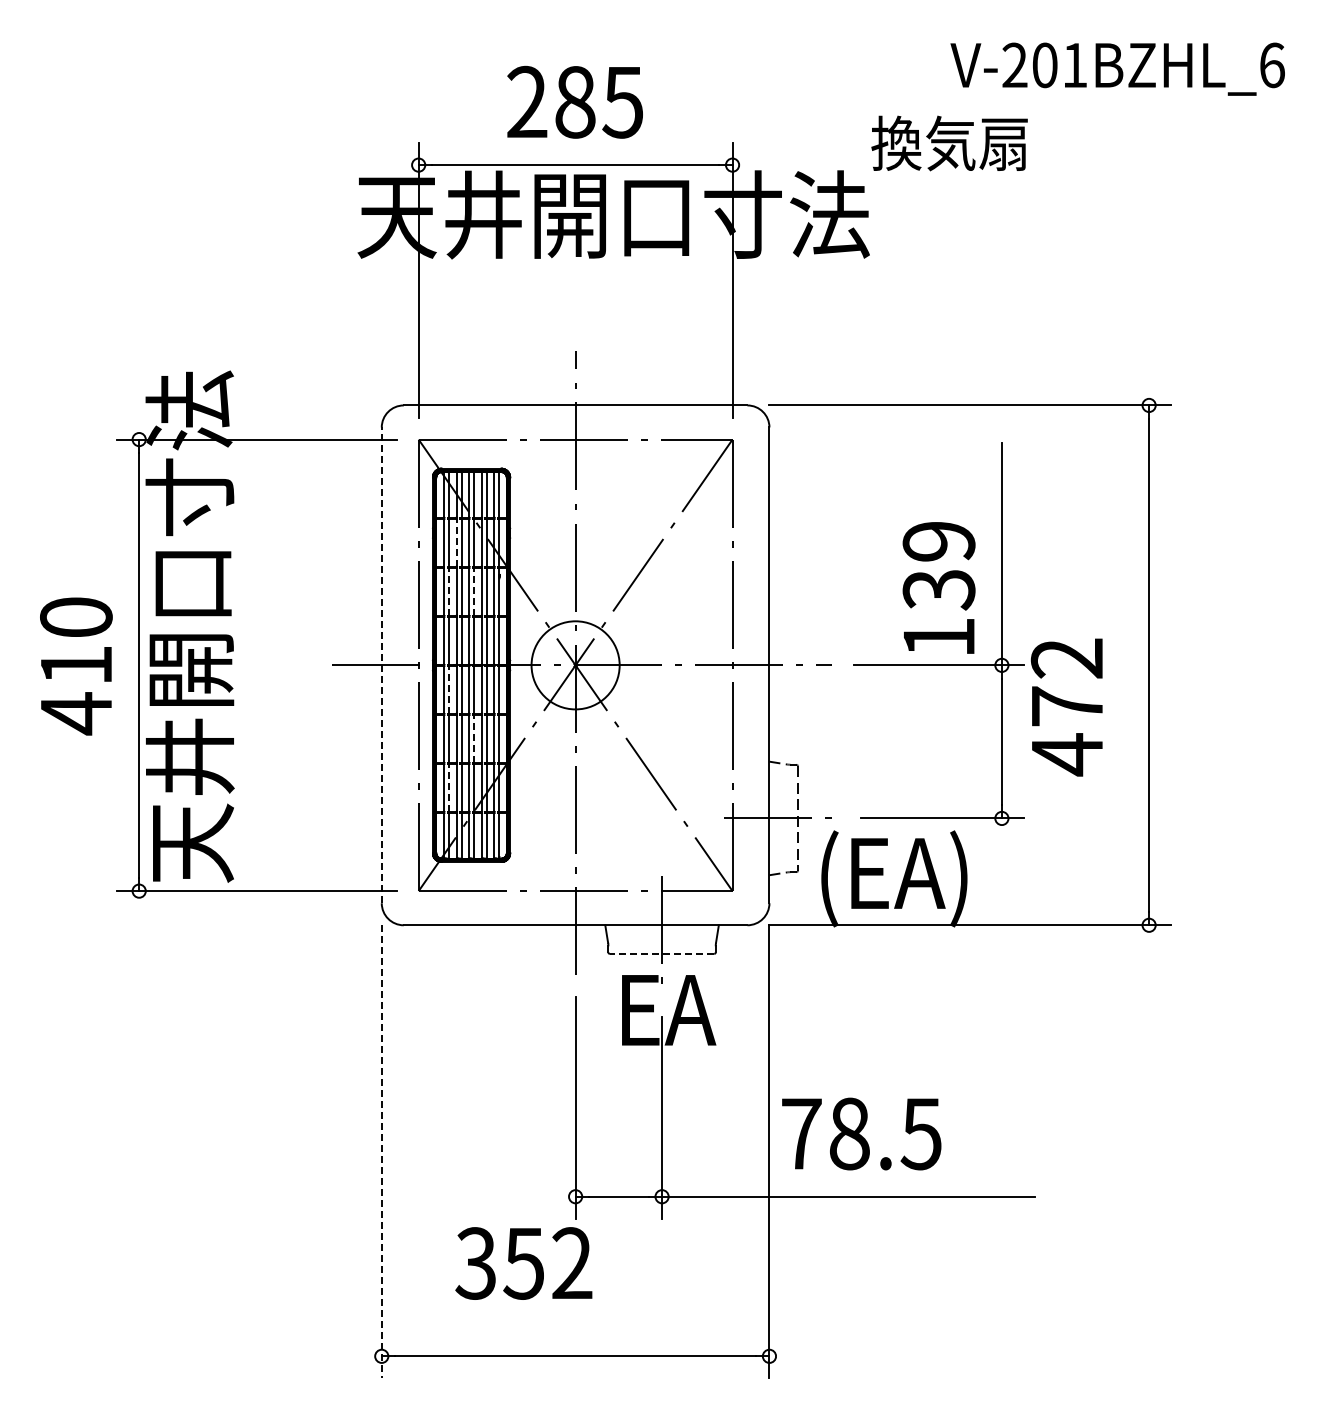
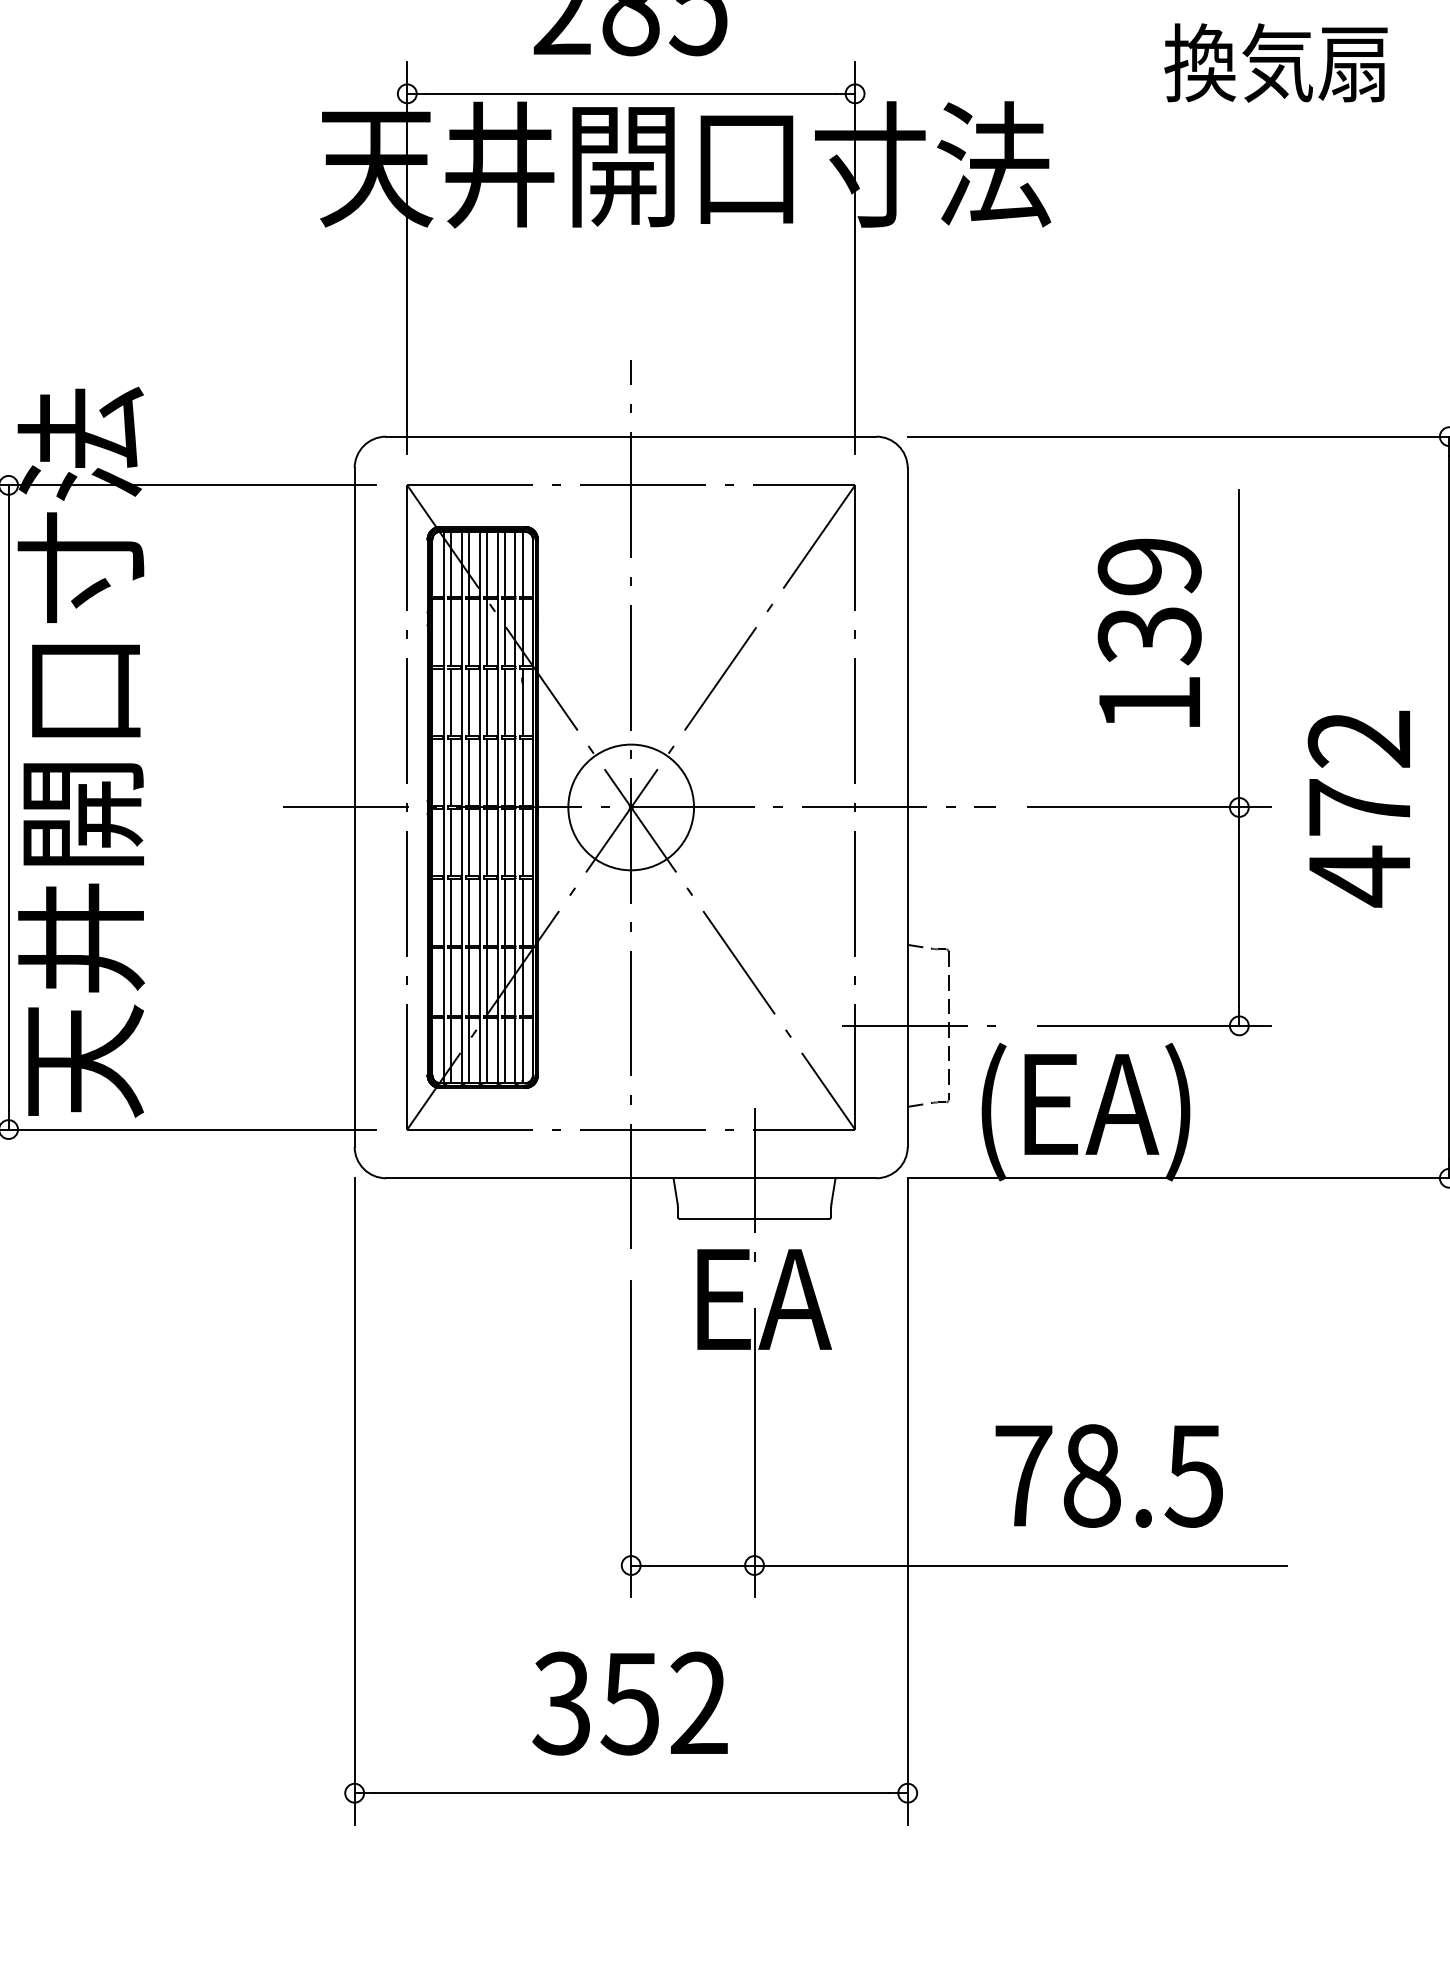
text: (949, 143) -> (1275, 62), moved
line: (456, 542) -> (461, 632), dashed -> solid
text: (938, 587) -> (1148, 632), moved
line: (449, 591) -> (451, 702), dashed -> solid
line: (474, 591) -> (486, 702), dashed -> solid
line: (381, 665) -> (354, 807), dashed -> solid
line: (449, 689) -> (451, 841), dashed -> solid
text: (1066, 707) -> (1358, 809), moved
line: (474, 738) -> (486, 911), dashed -> solid
line: (449, 787) -> (451, 981), dashed -> solid
line: (661, 953) -> (753, 1218), dashed -> solid
text: (861, 1133) -> (1108, 1475), moved
line: (381, 1151) -> (354, 1500), dashed -> solid
text: (523, 1263) -> (629, 1703), moved

